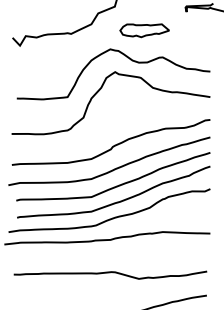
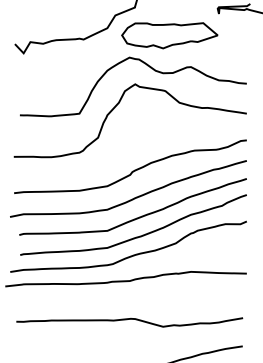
part: (144, 30) -> (169, 35), size x1.67

